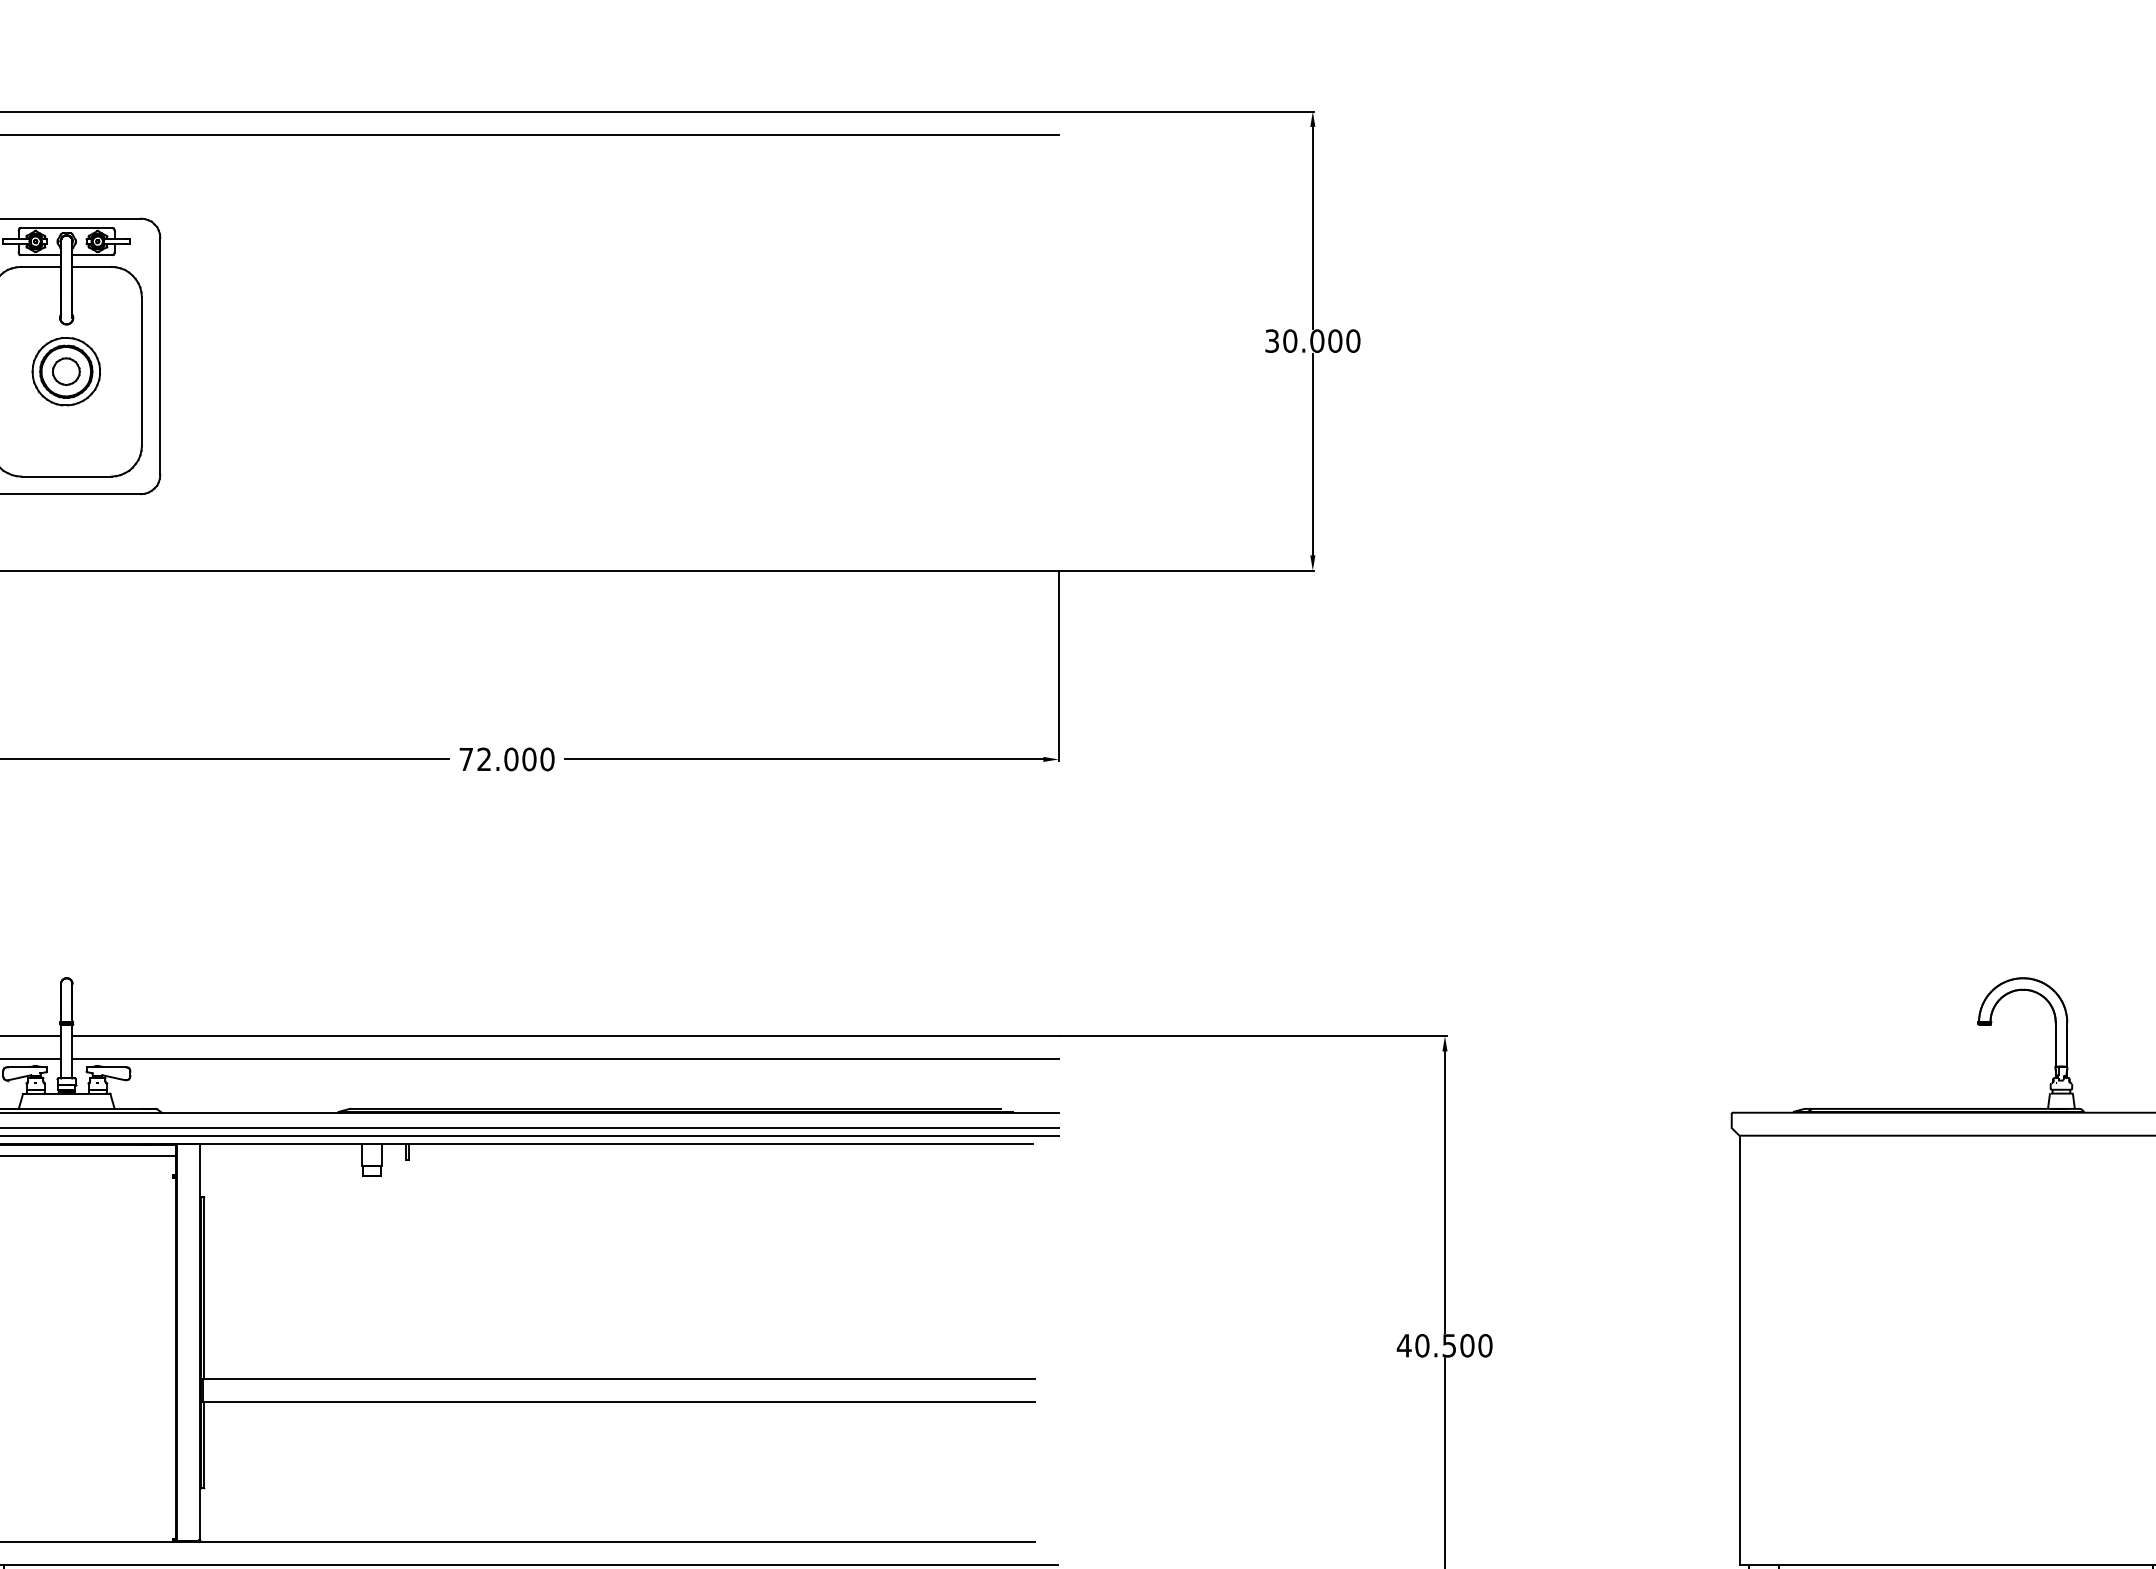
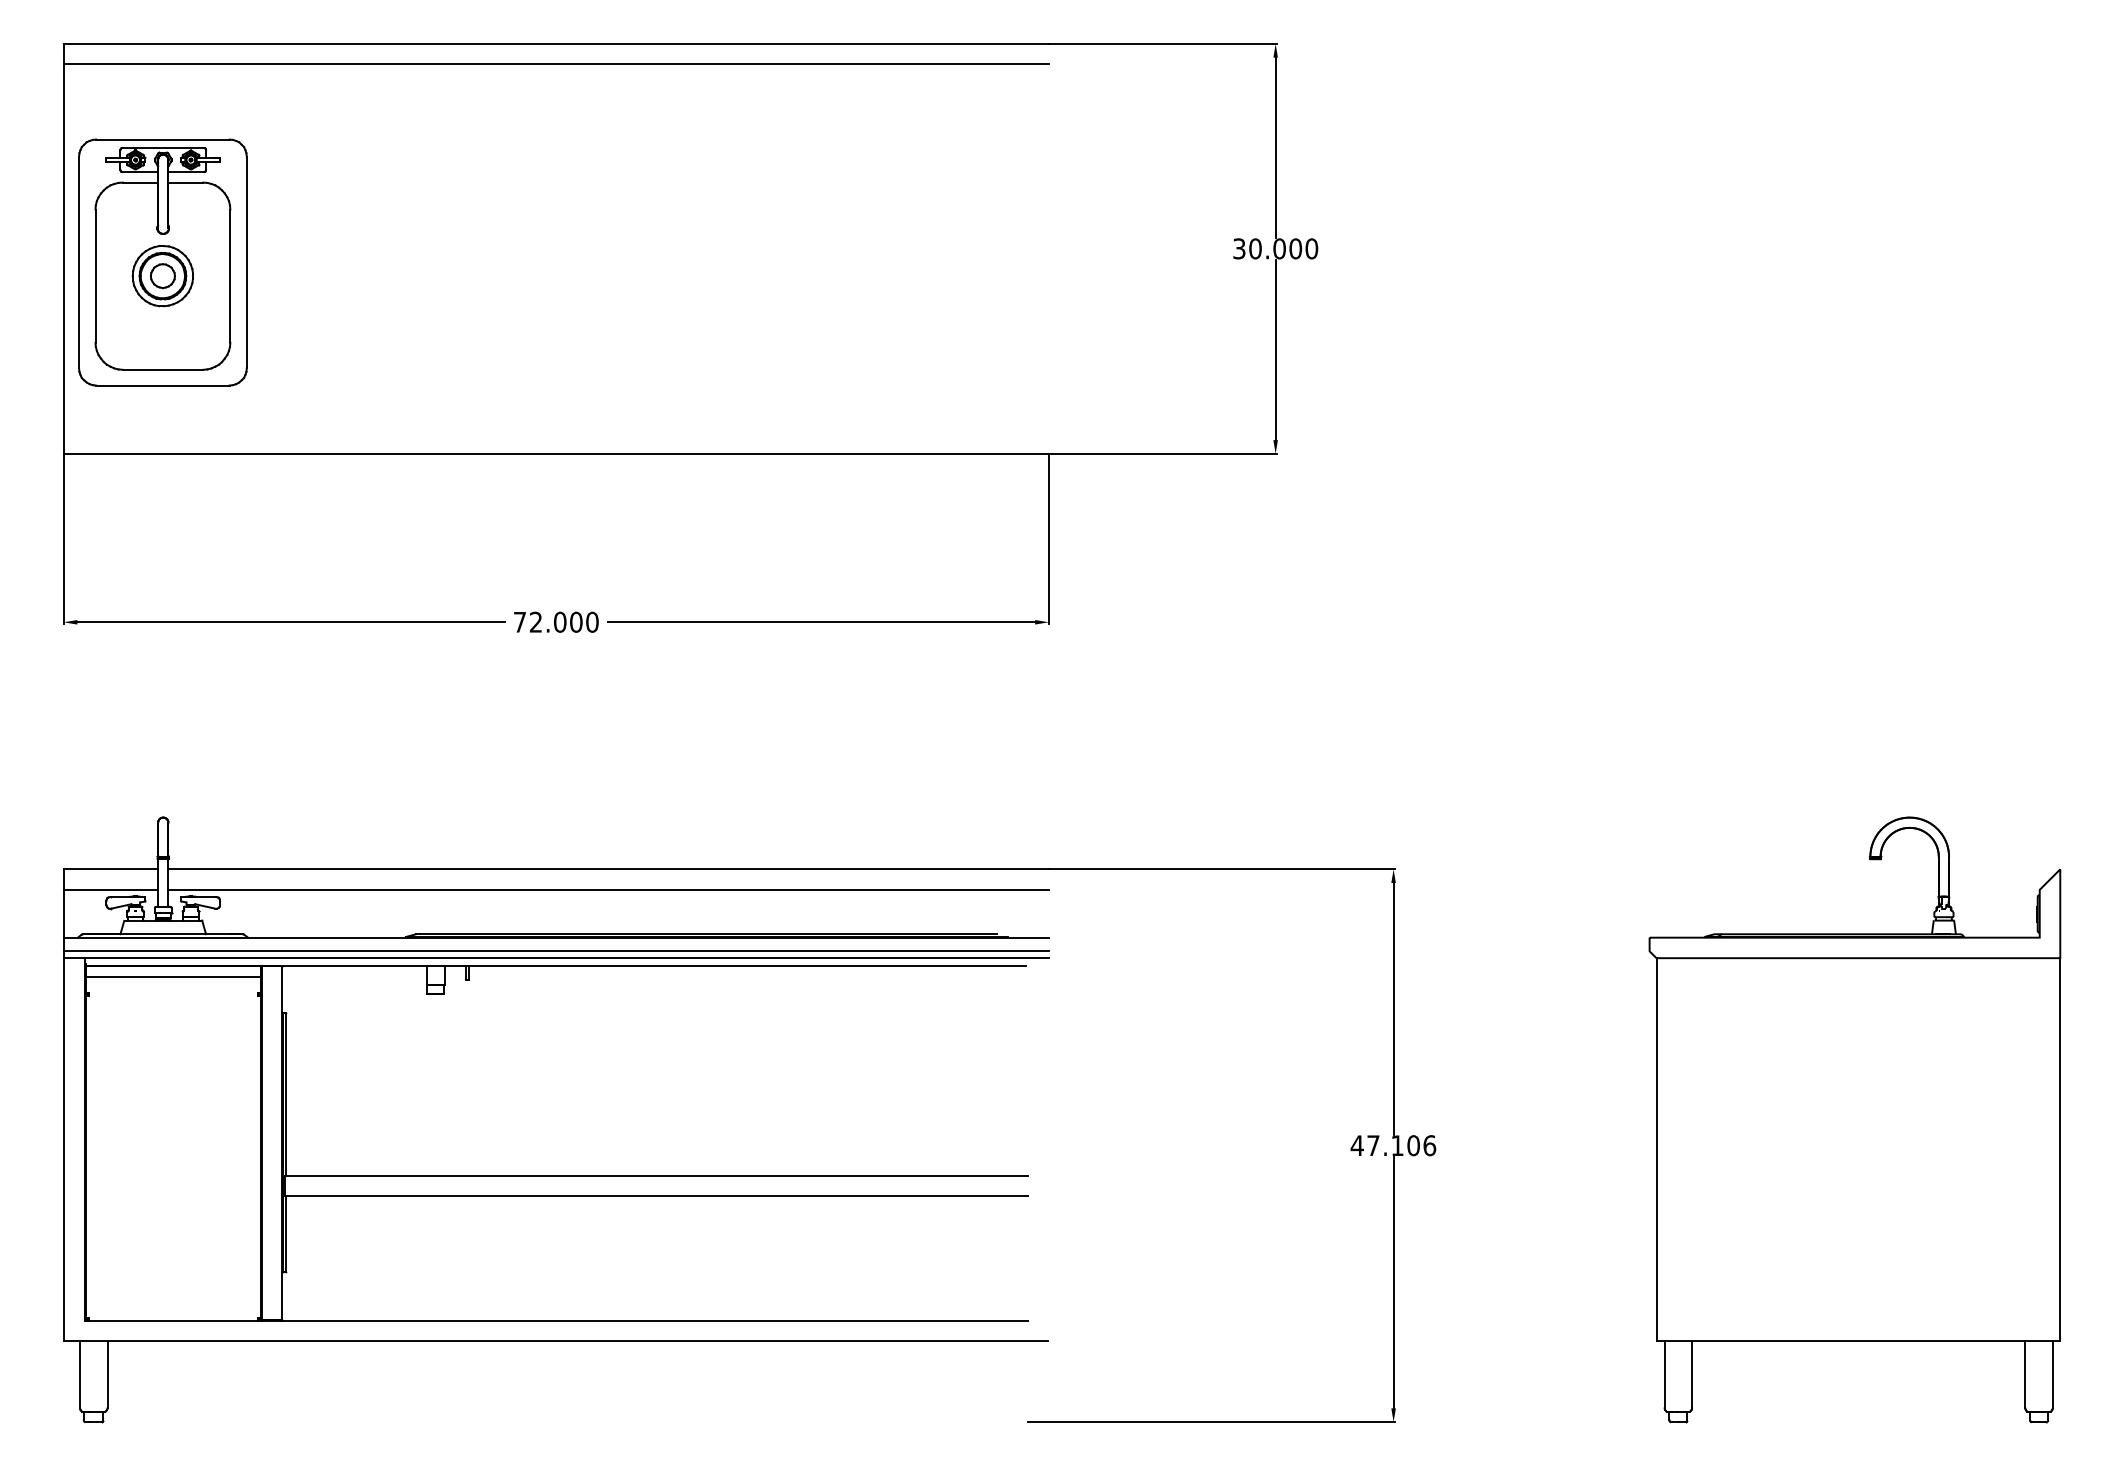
text: (1453, 1345) -> (1401, 1145), 40.500 -> 47.106

